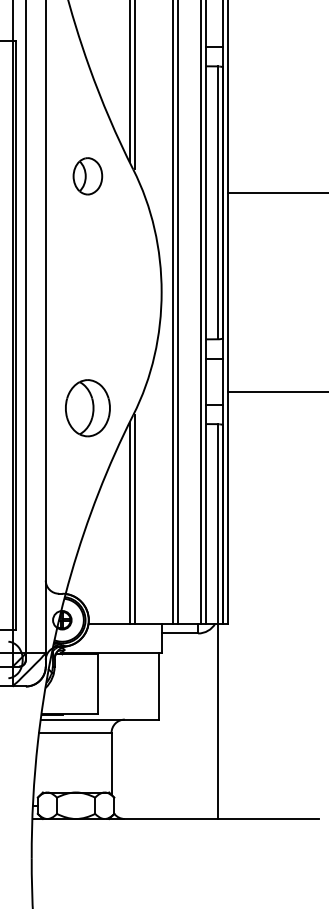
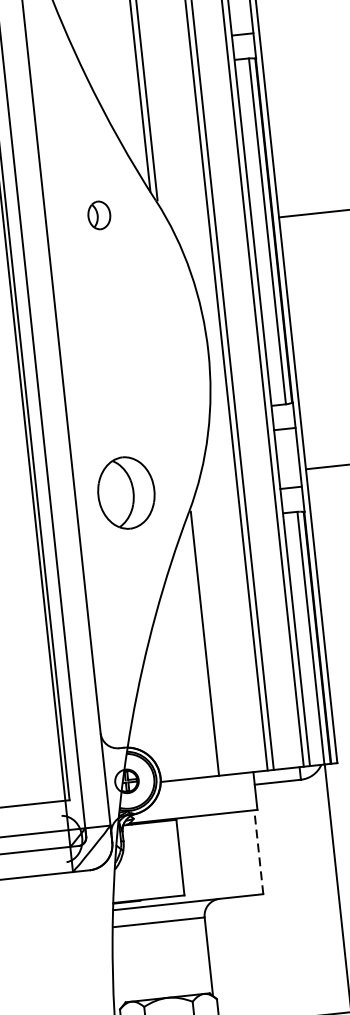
part: (87, 176) -> (98, 215), size x0.6
part: (87, 408) -> (125, 493), moved
line: (129, 522) -> (198, 648), removed
line: (159, 686) -> (259, 852), solid -> dashed

